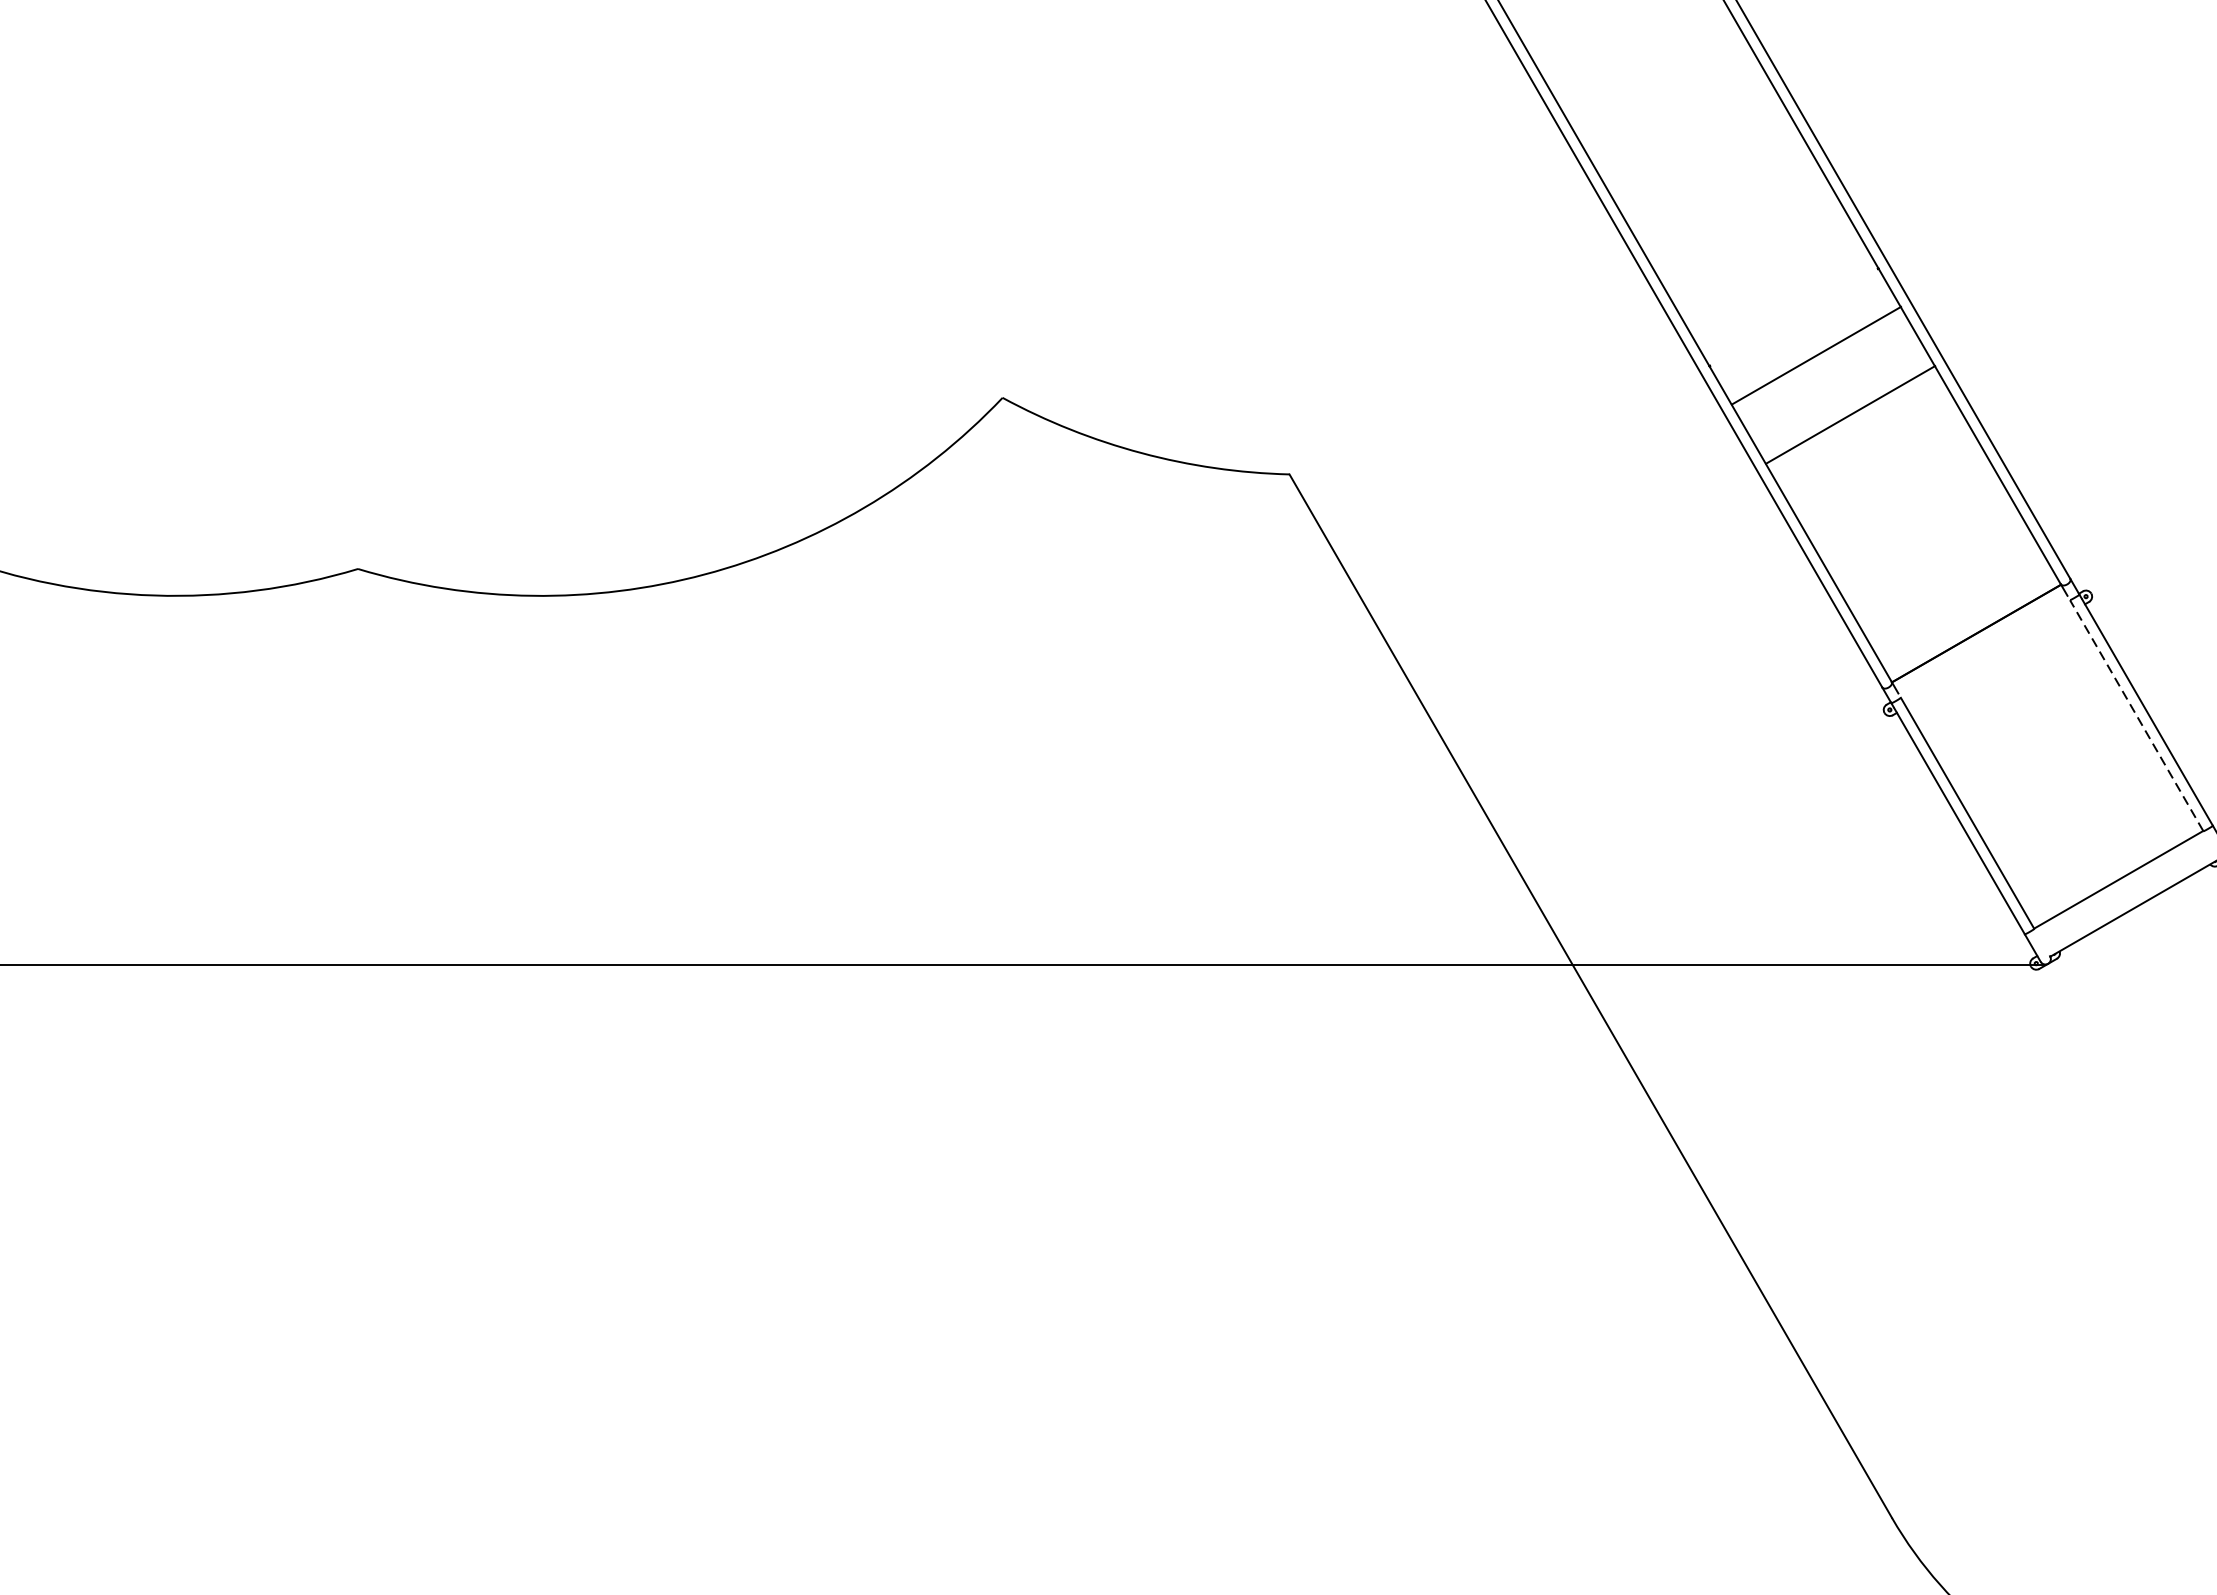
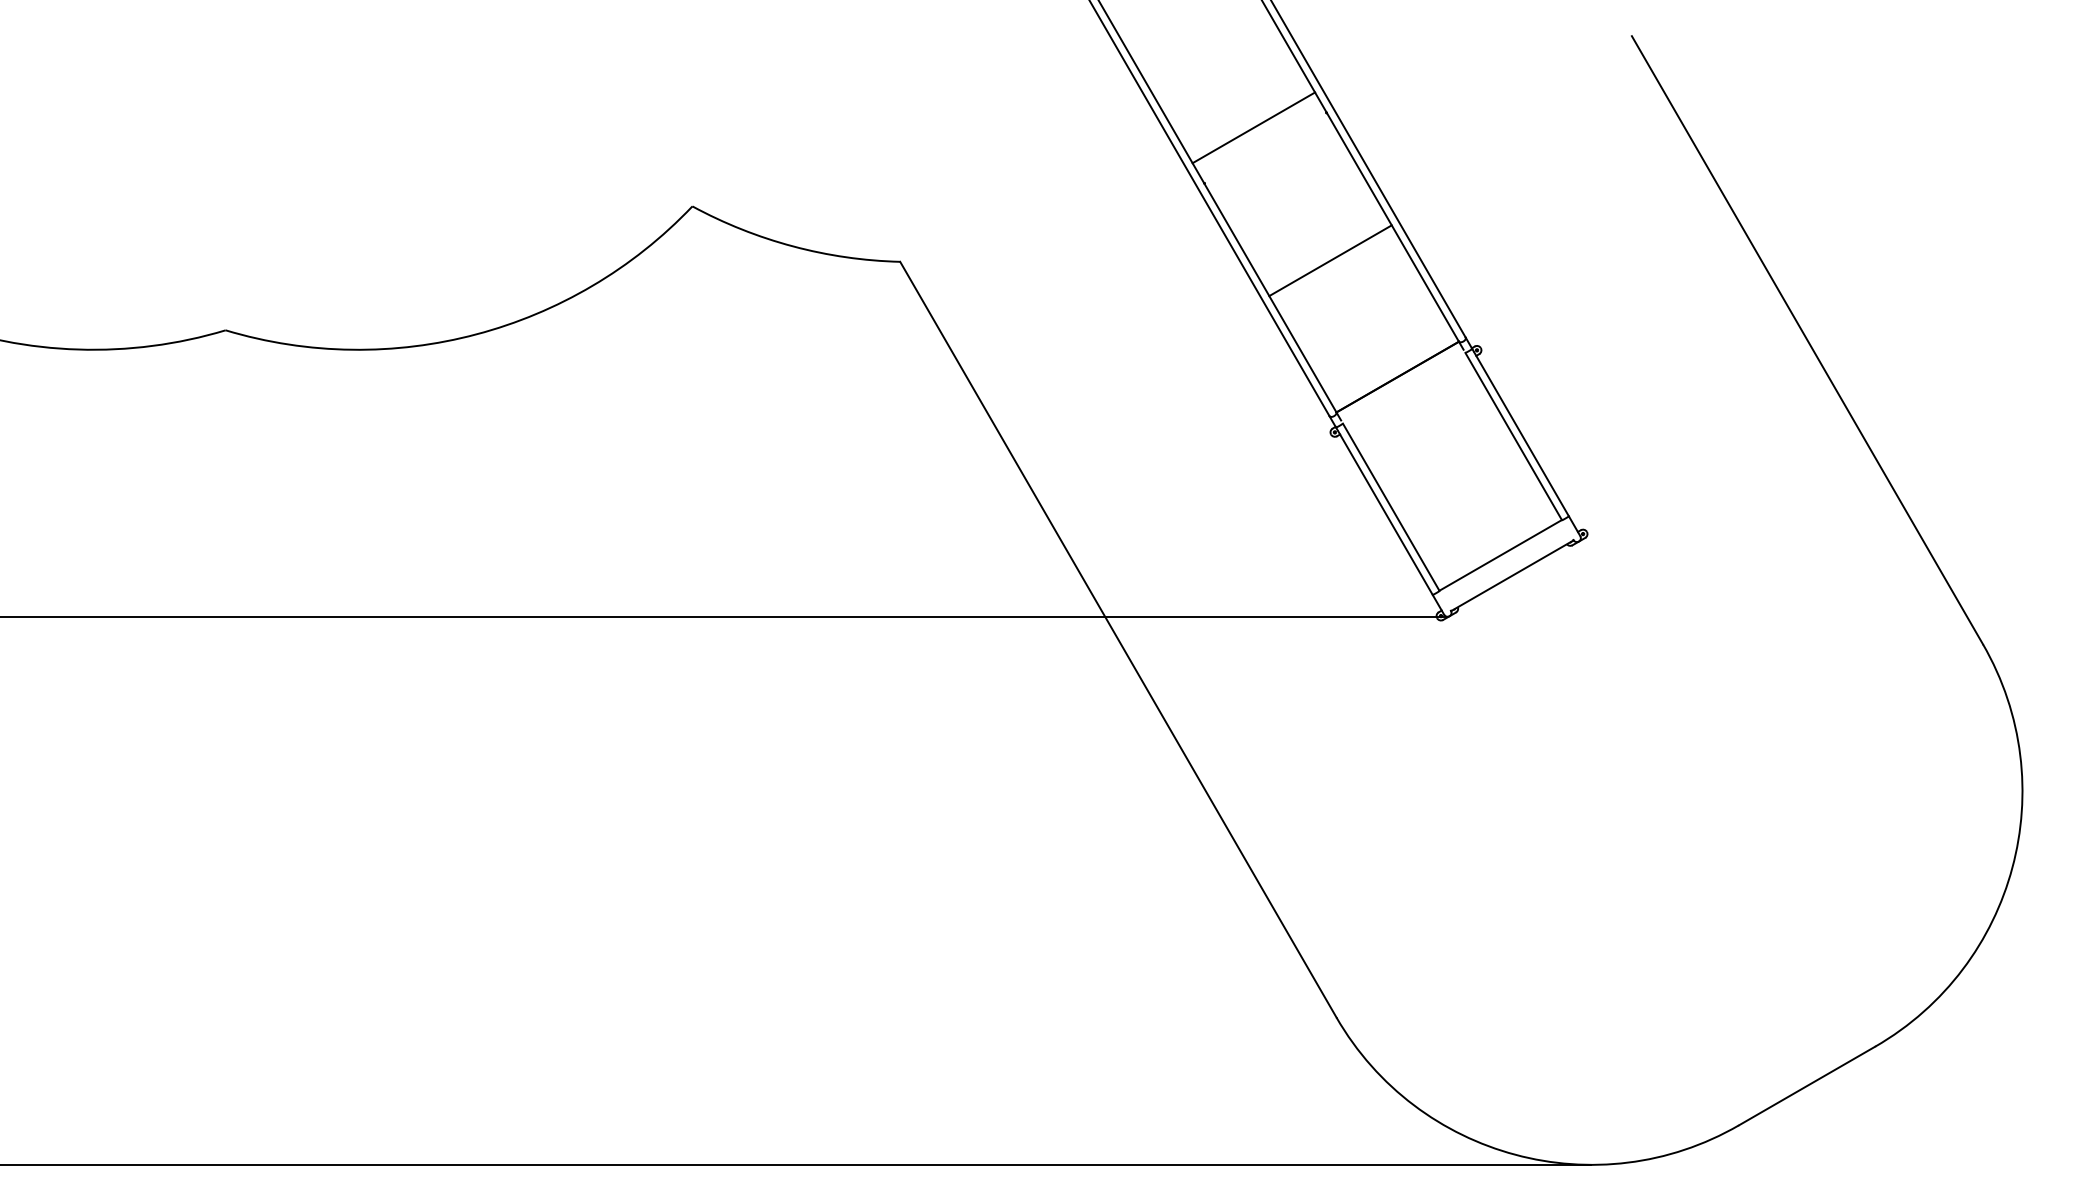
line: (1816, 355) -> (1253, 127), moved
line: (1850, 414) -> (1330, 260), moved
line: (2136, 715) -> (1513, 436), dashed -> solid

